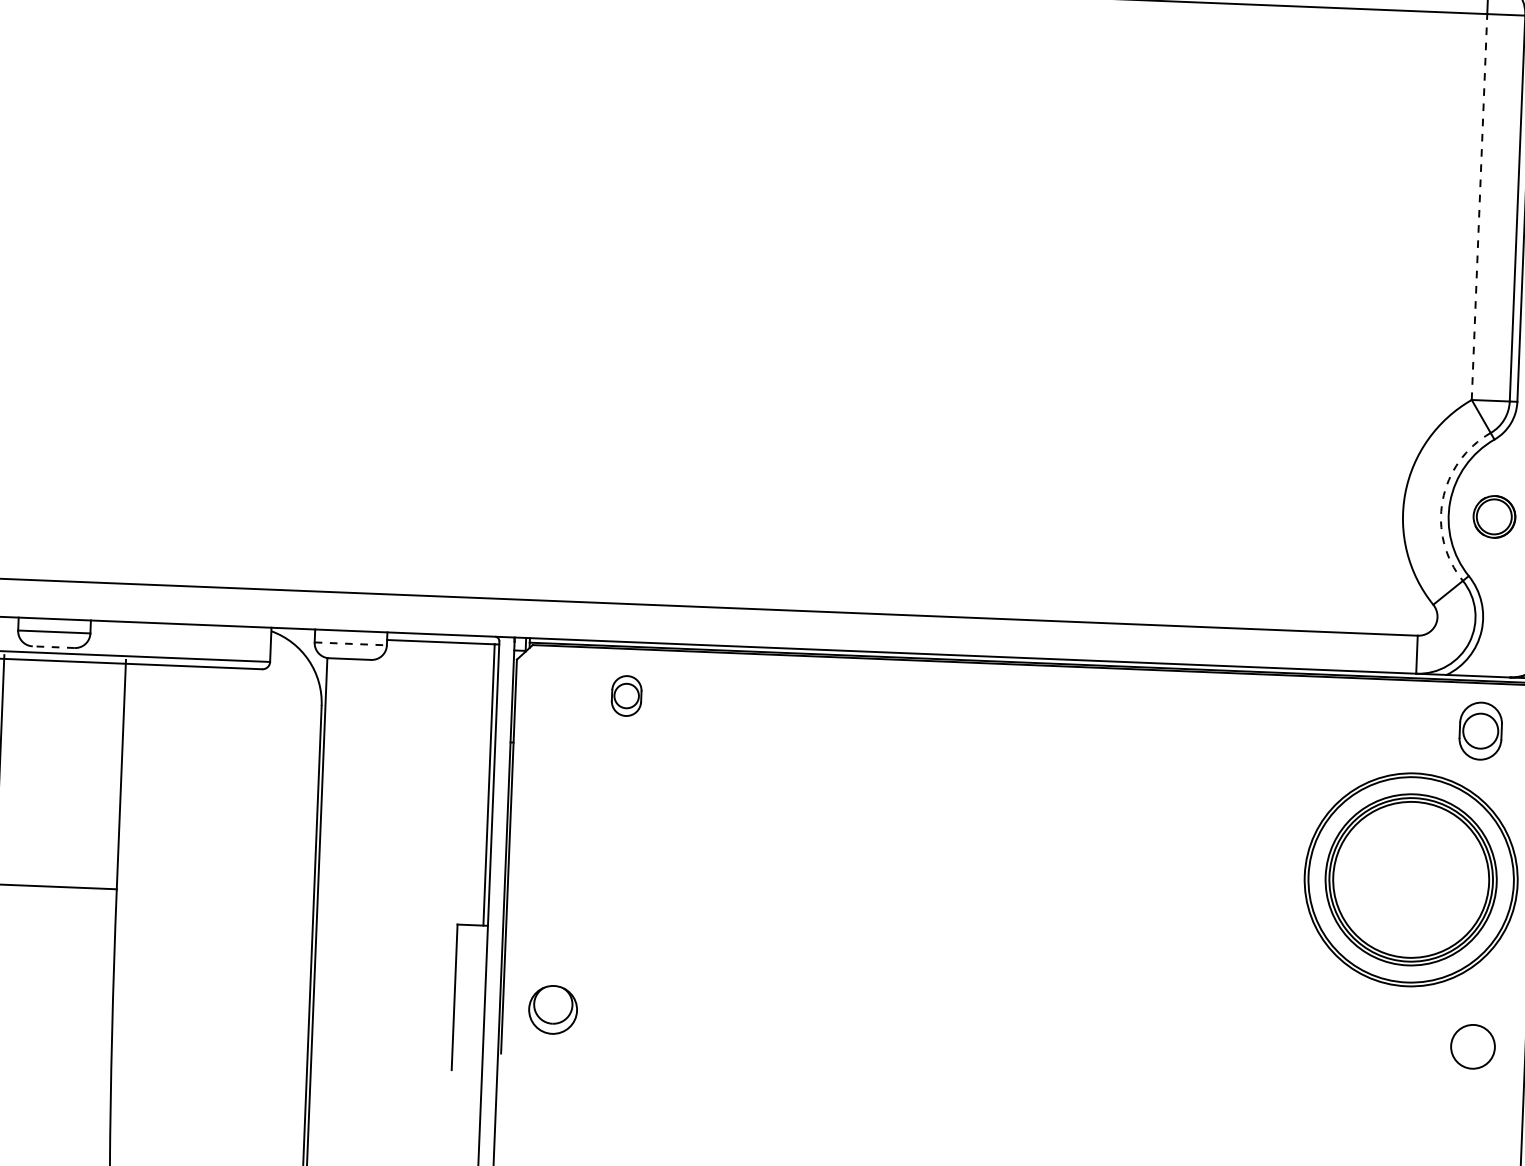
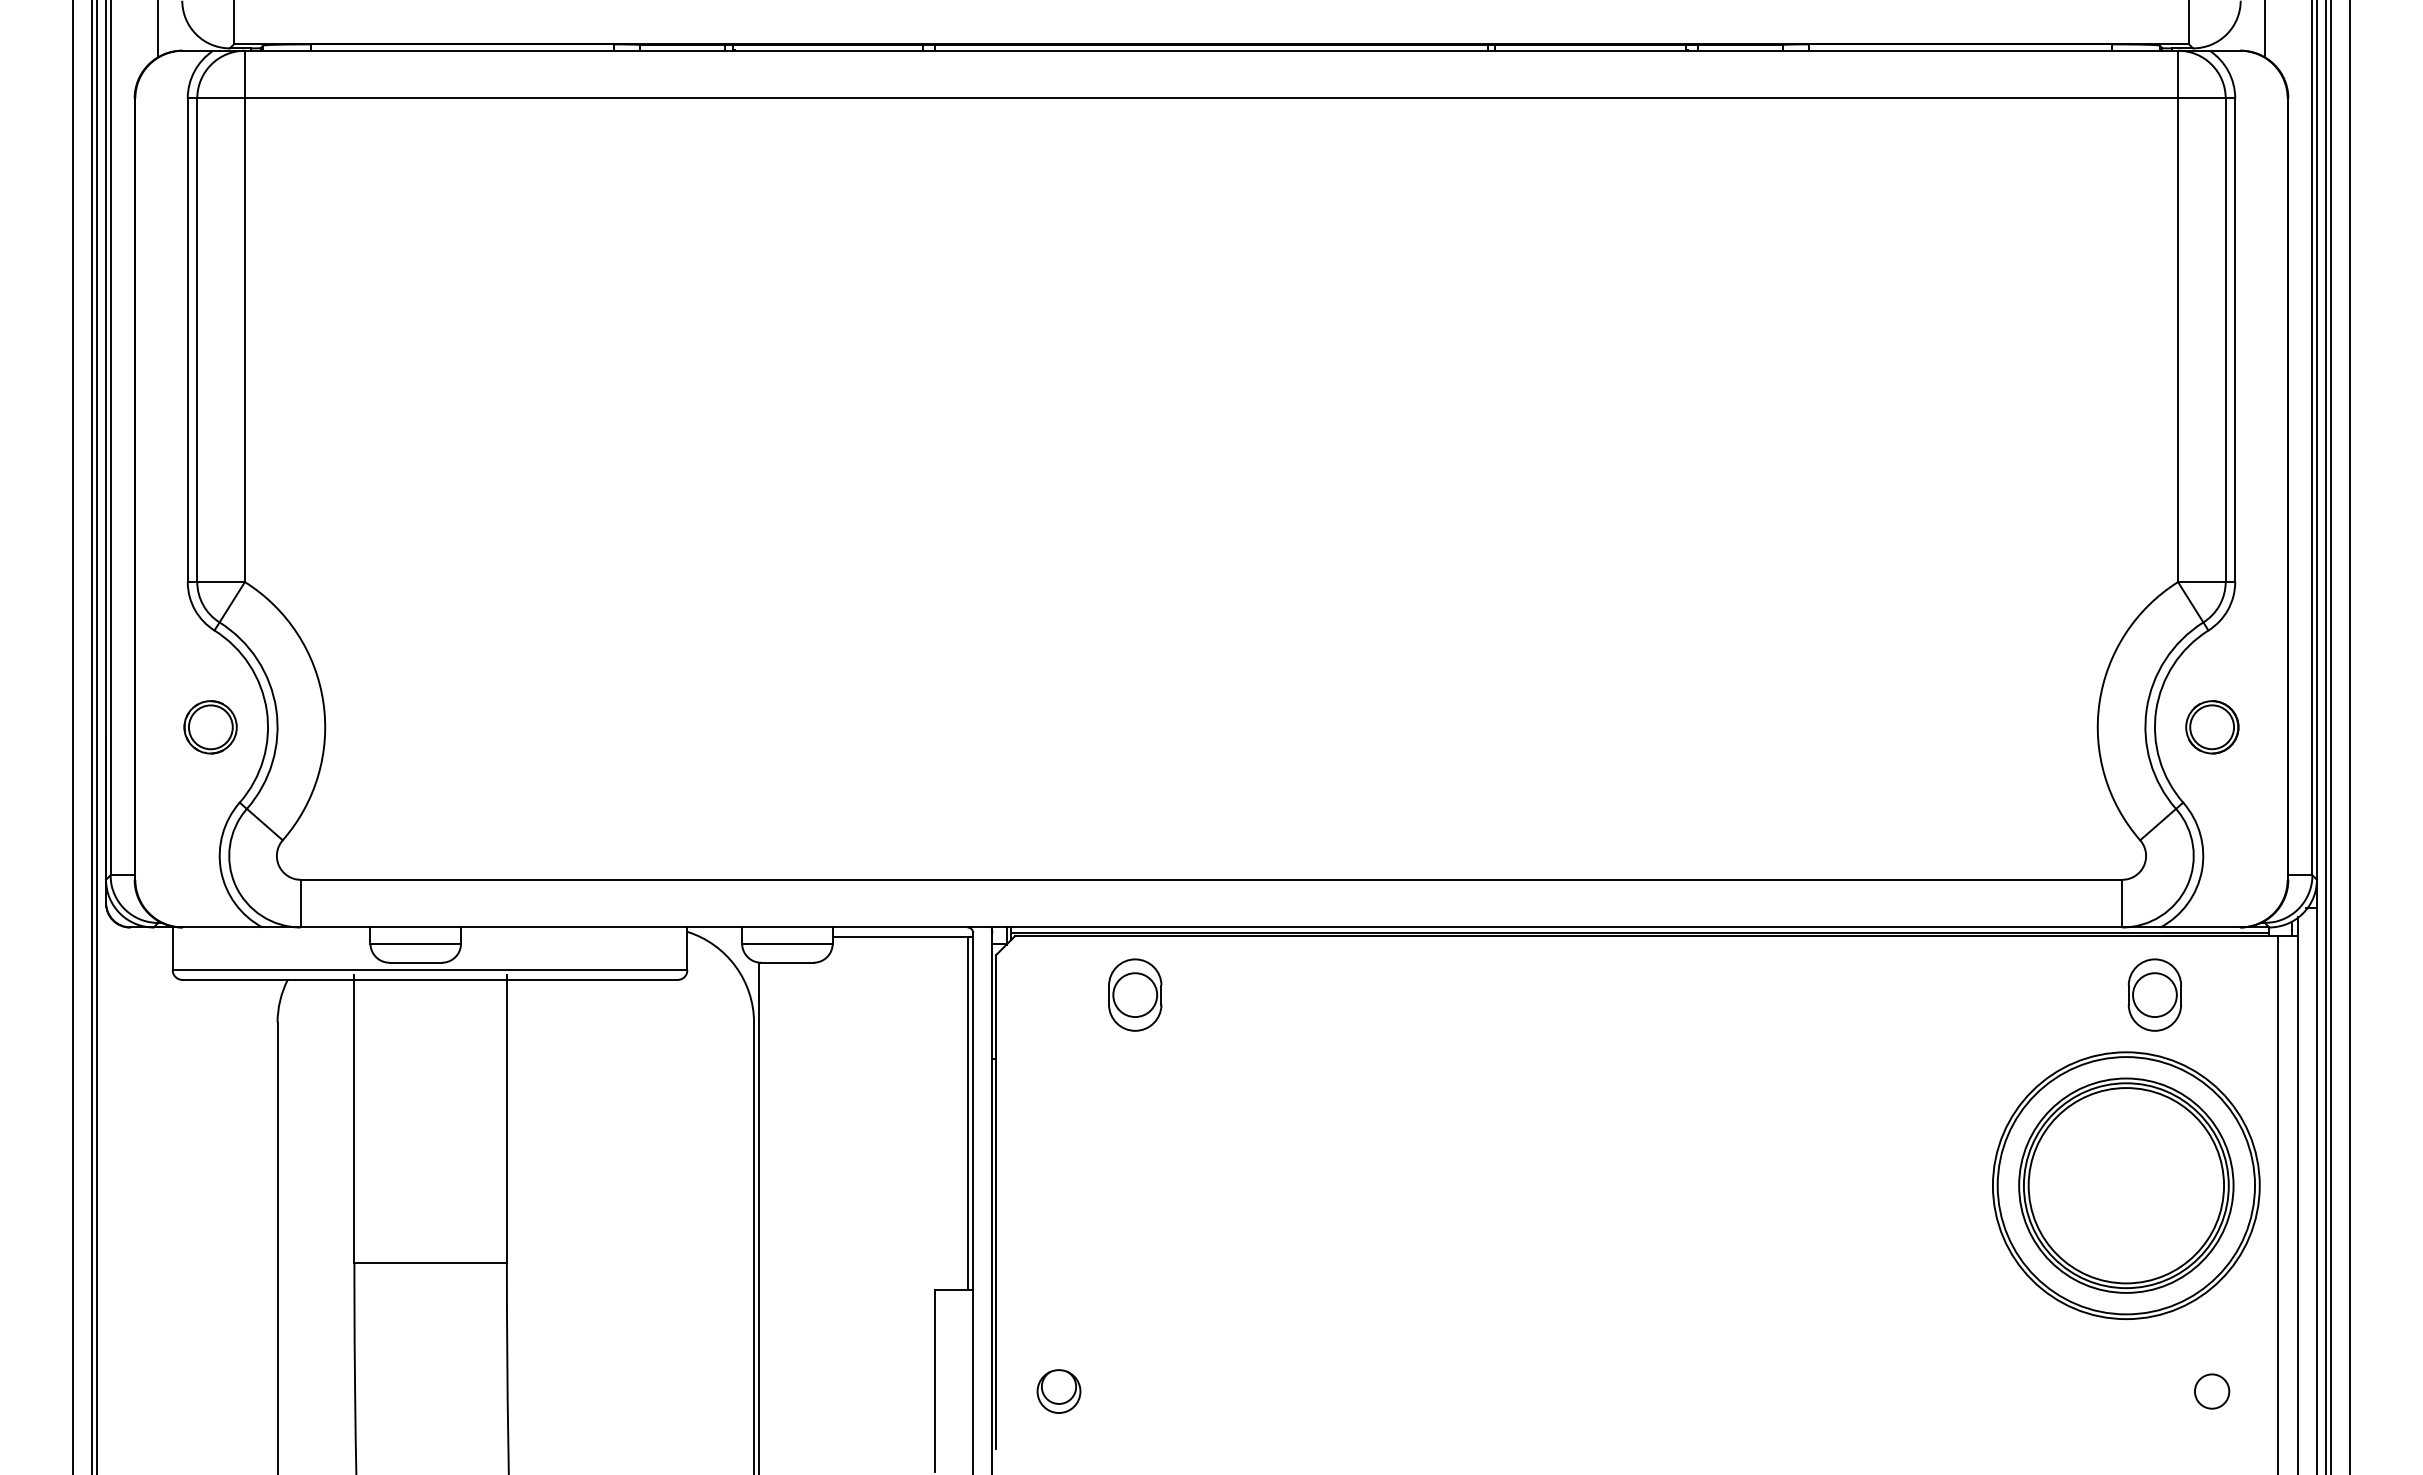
line: (1479, 207) -> (2178, 340), dashed -> solid
arc: (1442, 500) -> (2146, 709), dashed -> solid
line: (350, 643) -> (787, 943), dashed -> solid
line: (53, 646) -> (415, 962), dashed -> solid
part: (626, 695) -> (1135, 994), size x1.43
part: (1480, 730) -> (2154, 994), moved
part: (552, 1009) -> (1058, 1391), size x0.71
circle: (1472, 1046) -> (2211, 1391), size x0.62

